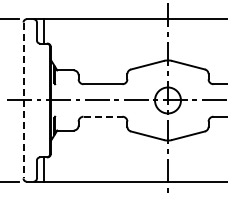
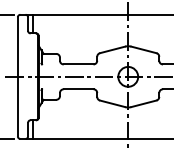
line: (23, 100) -> (17, 76), dashed -> solid
line: (103, 116) -> (78, 89), dashed -> solid

